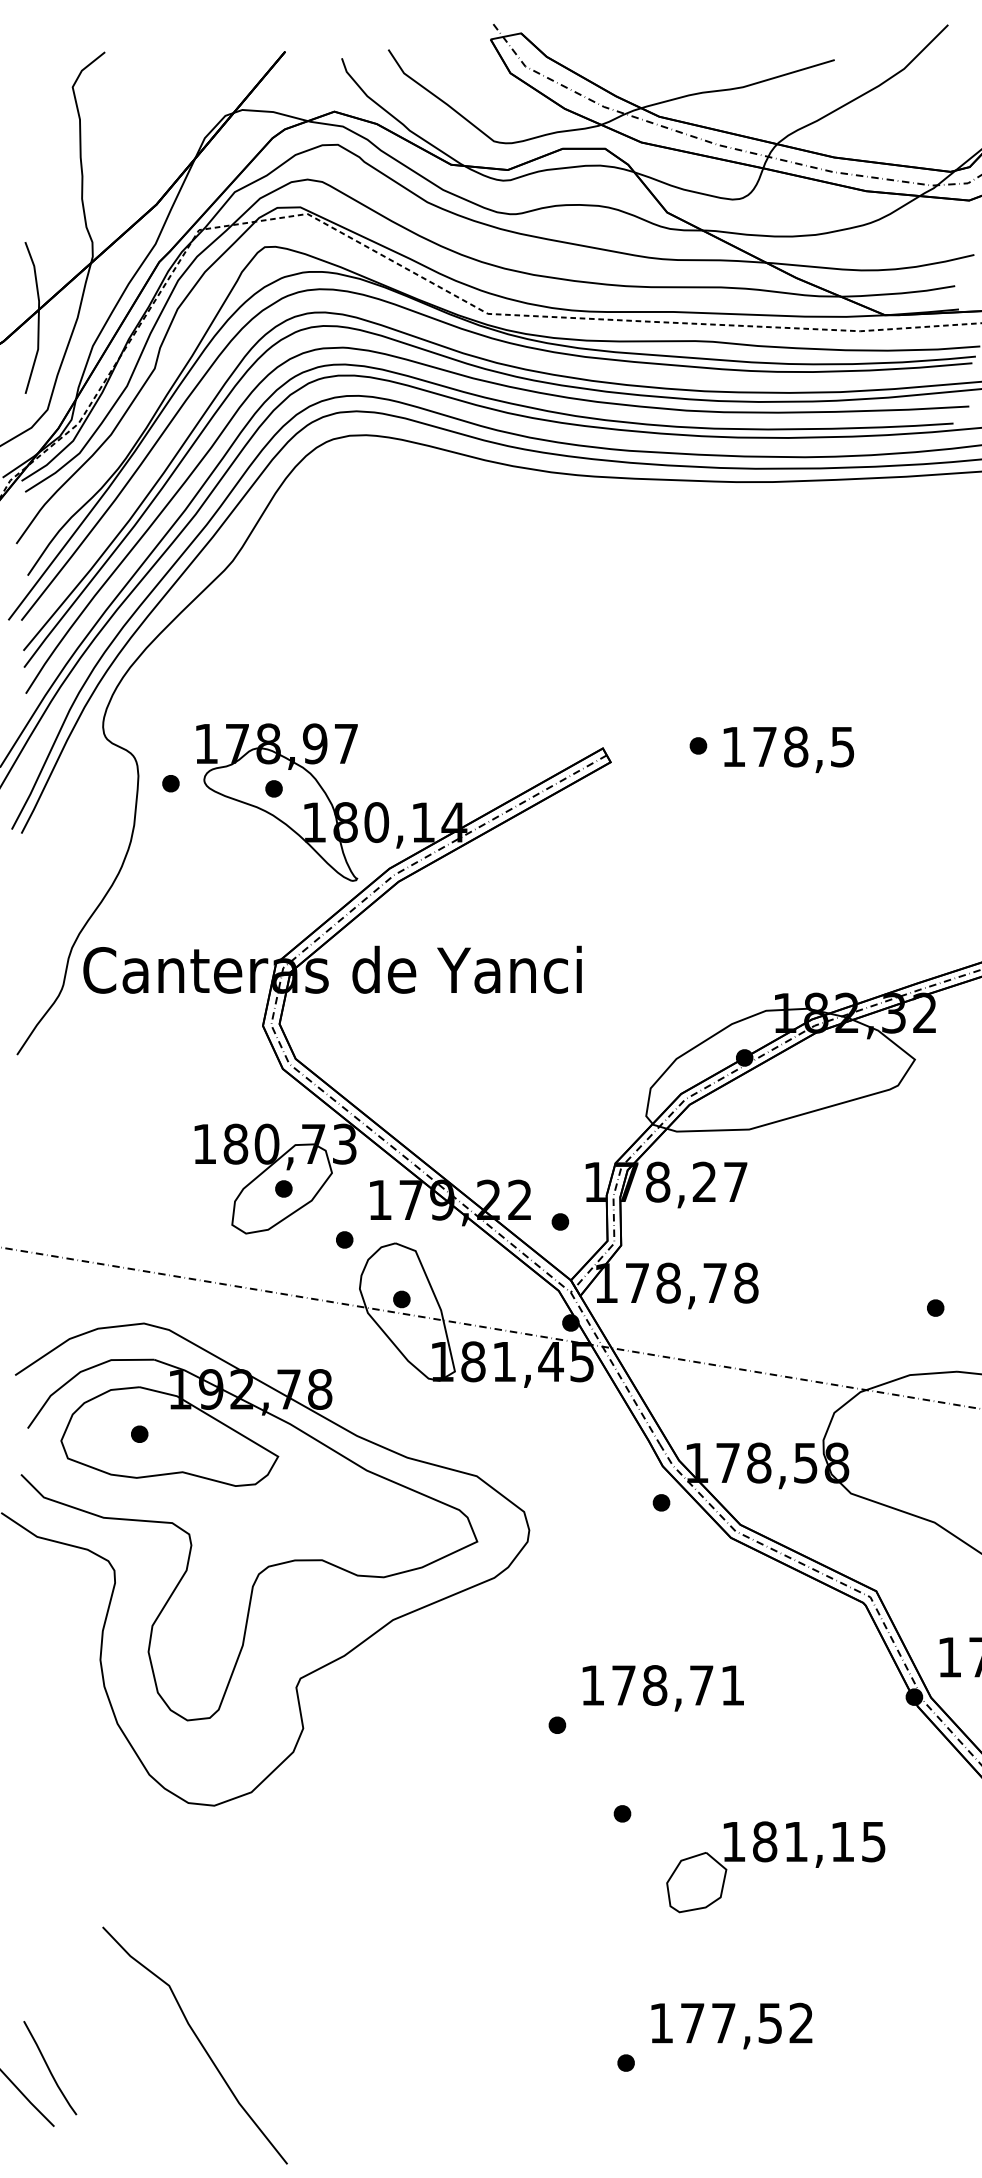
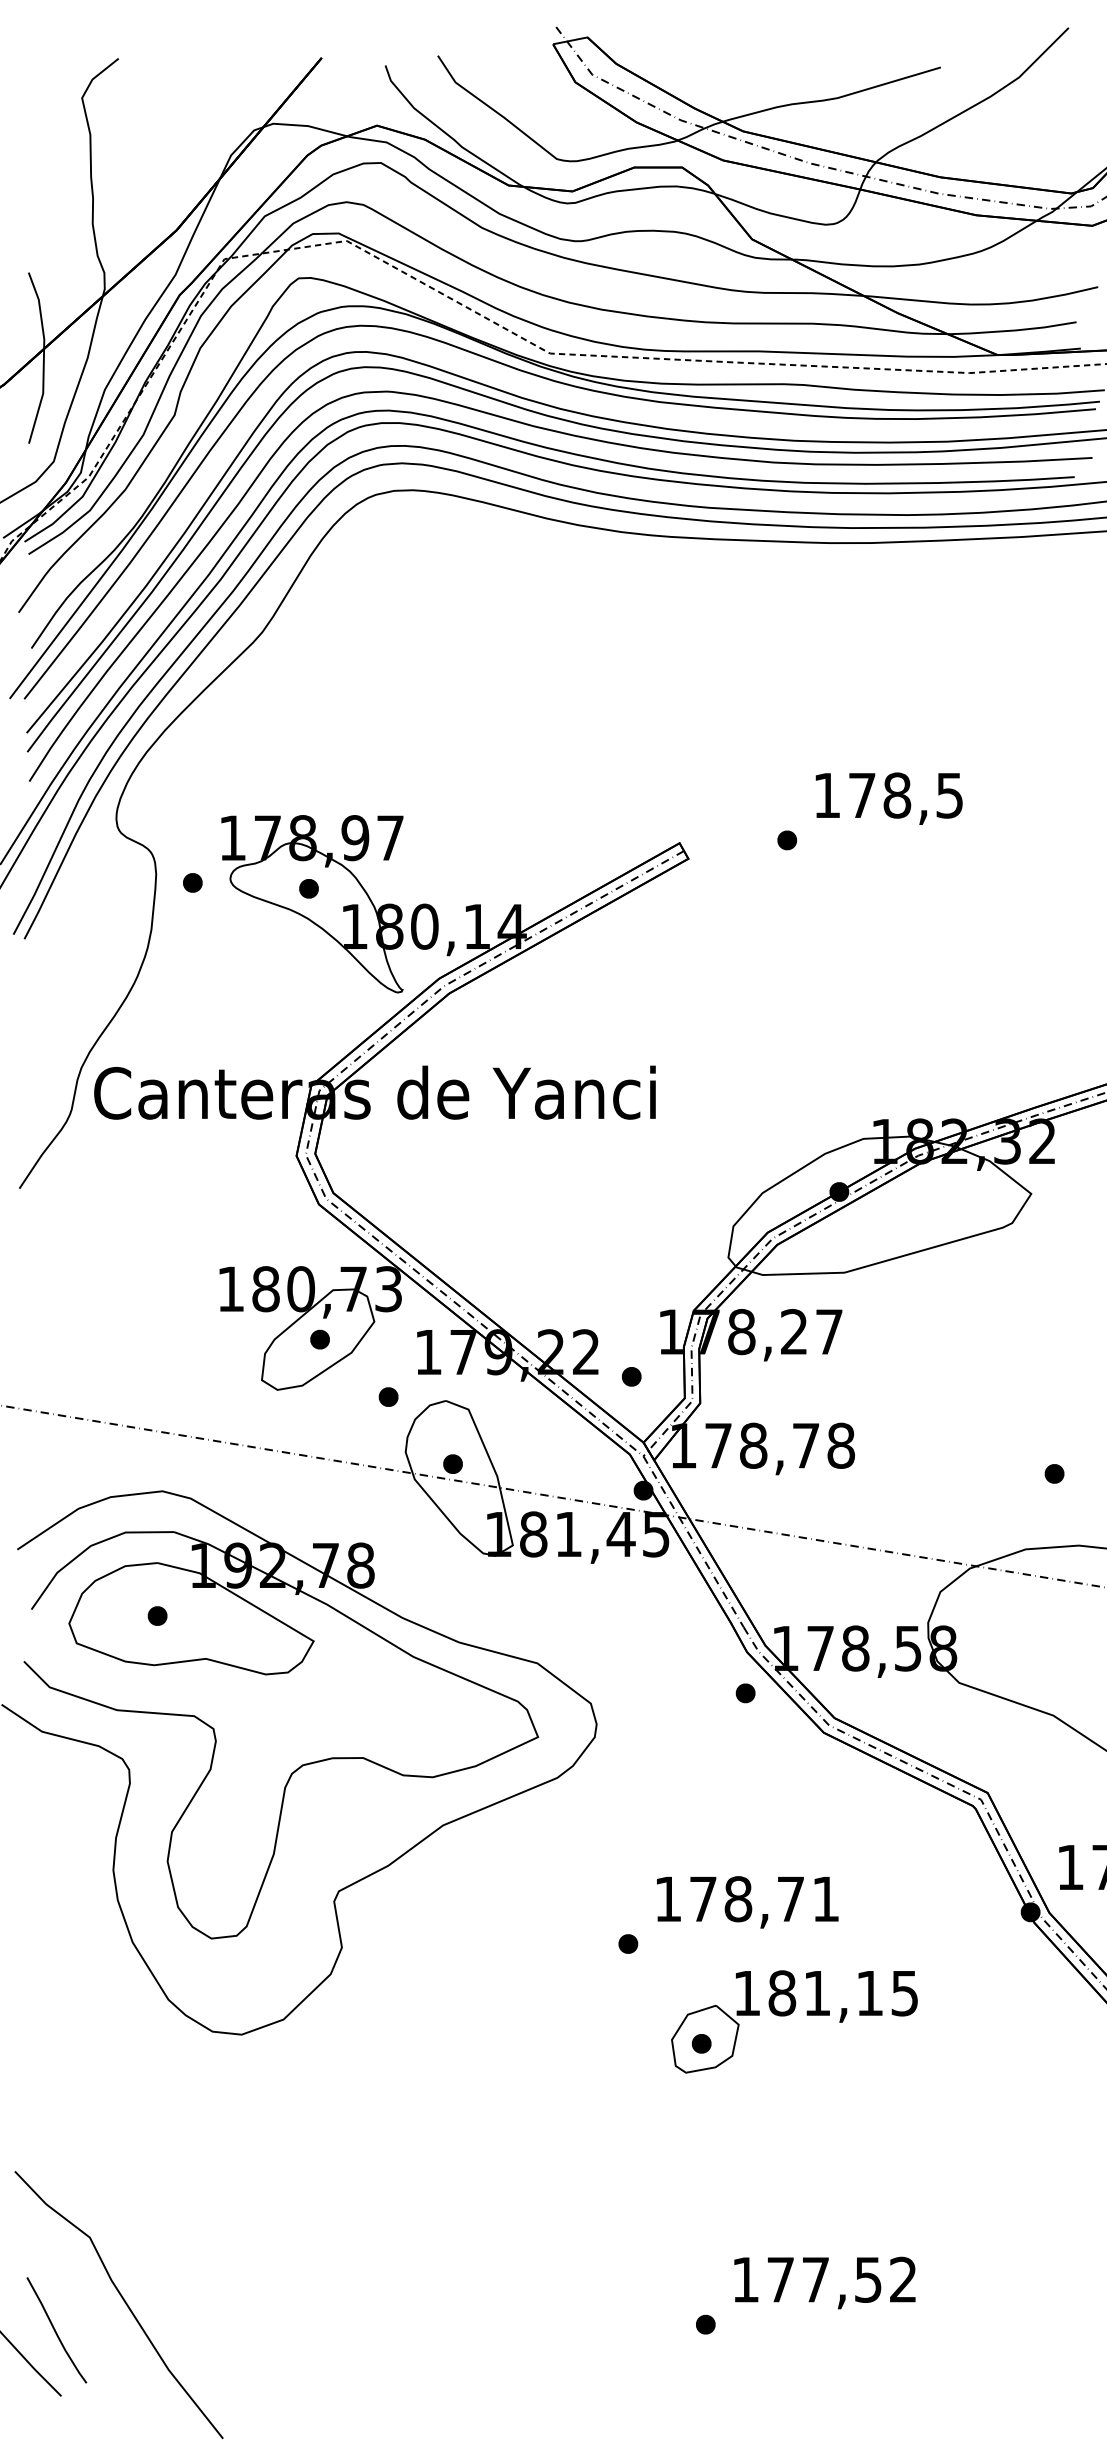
text: (788, 749) -> (888, 798), moved
part: (771, 1861) -> (789, 2015), moved
curve: (199, 2042) -> (123, 2301), moved

